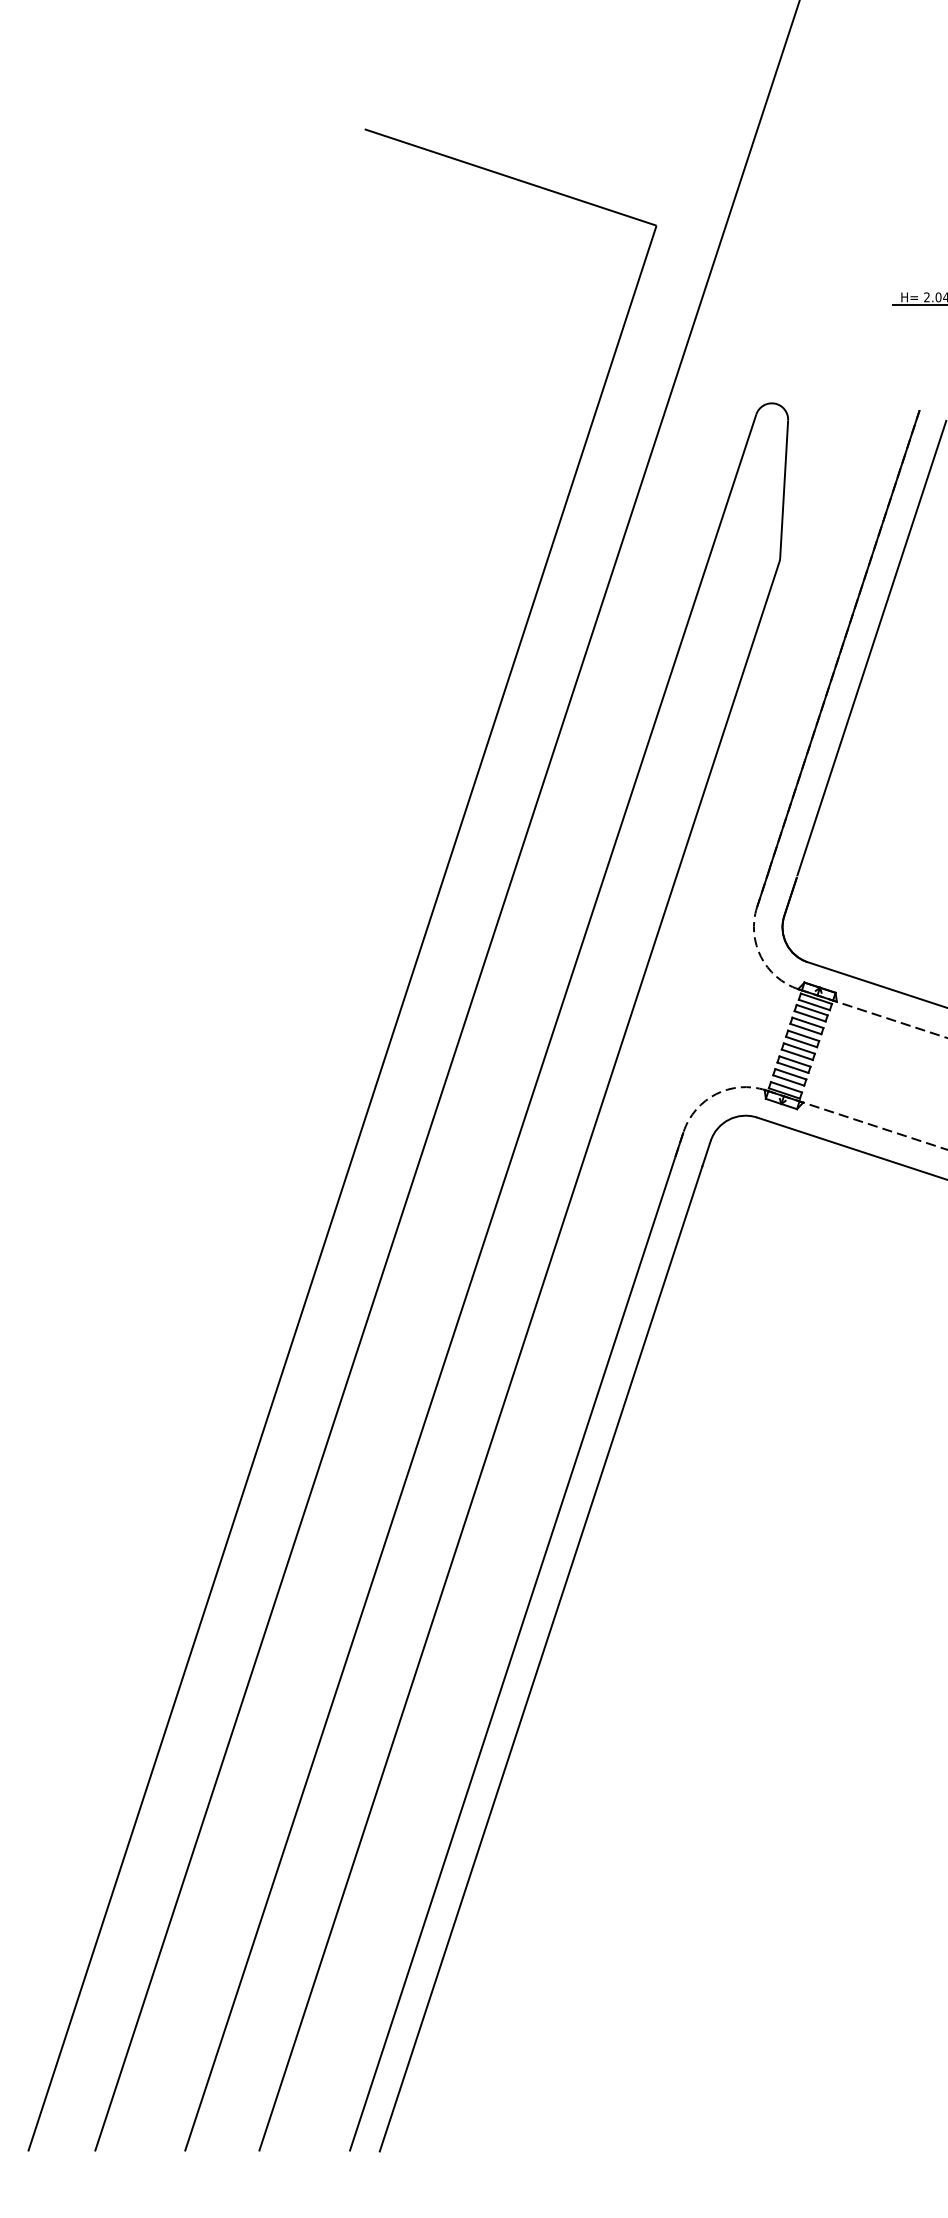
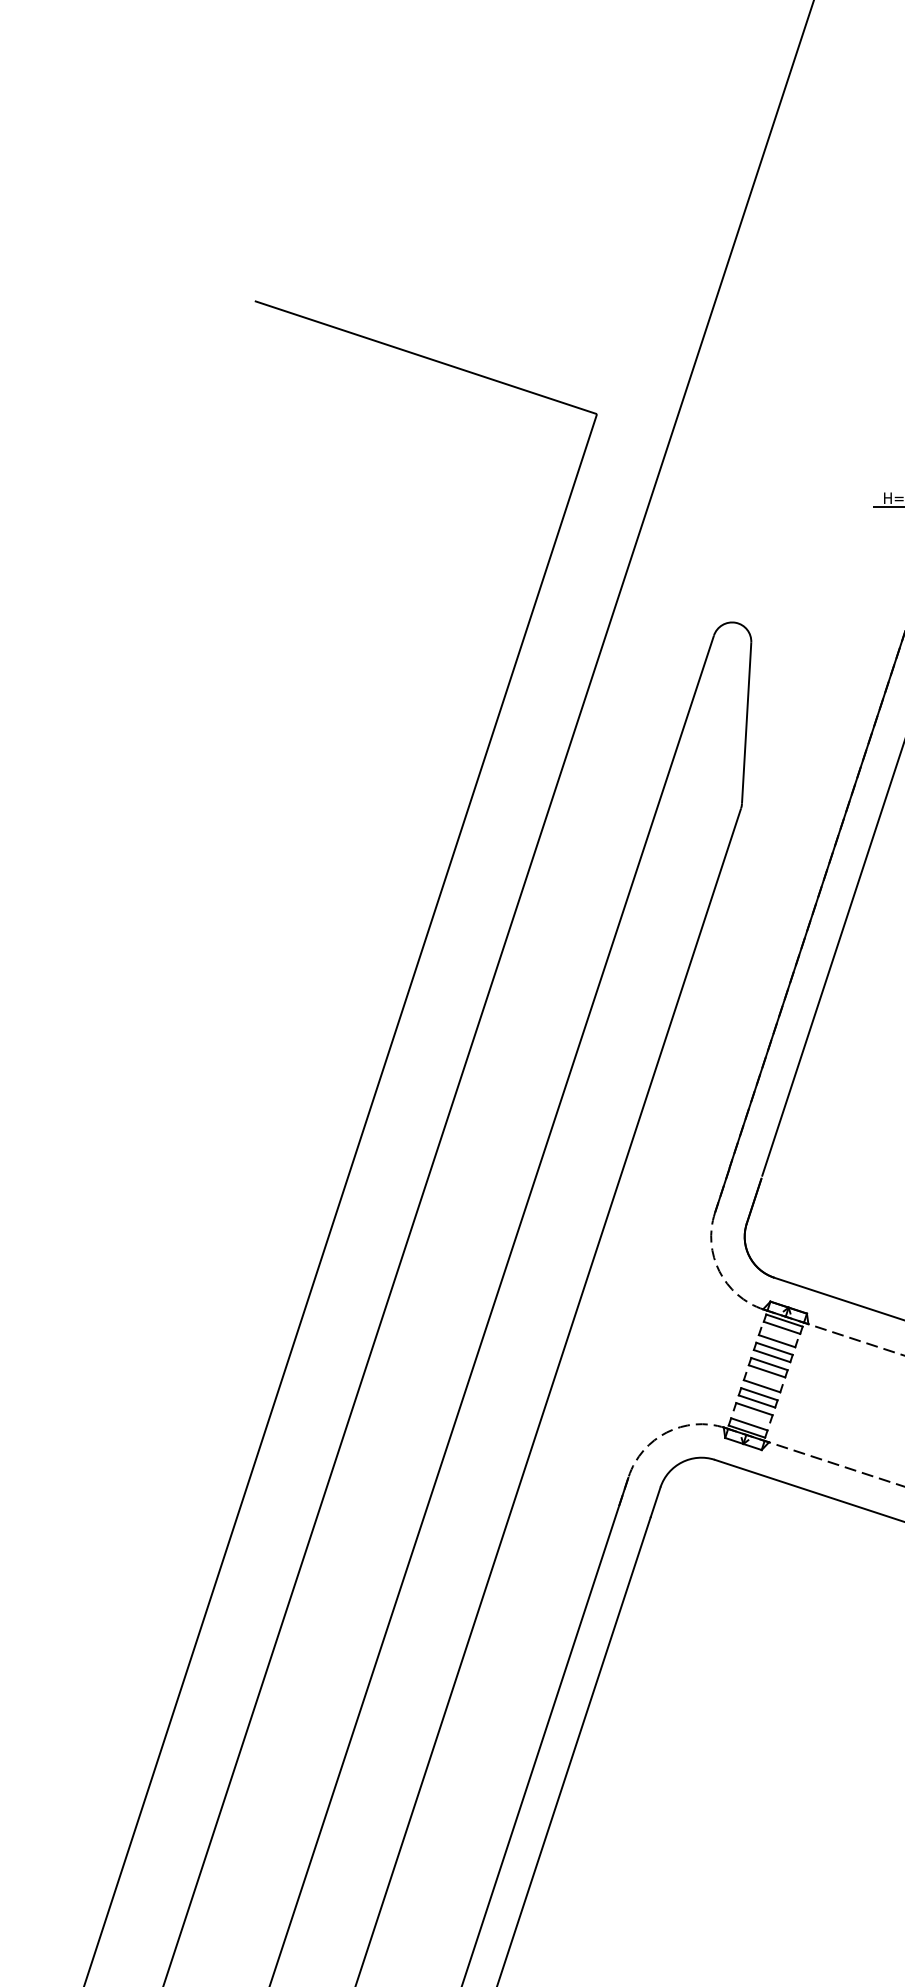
line: (811, 1009) -> (778, 1333), removed
line: (798, 1048) -> (763, 1378), removed
line: (788, 1080) -> (751, 1416), removed

